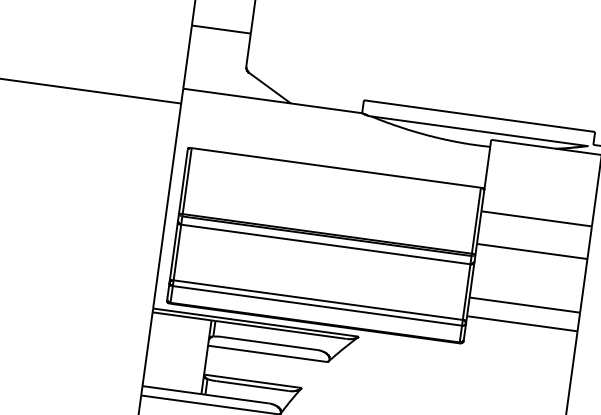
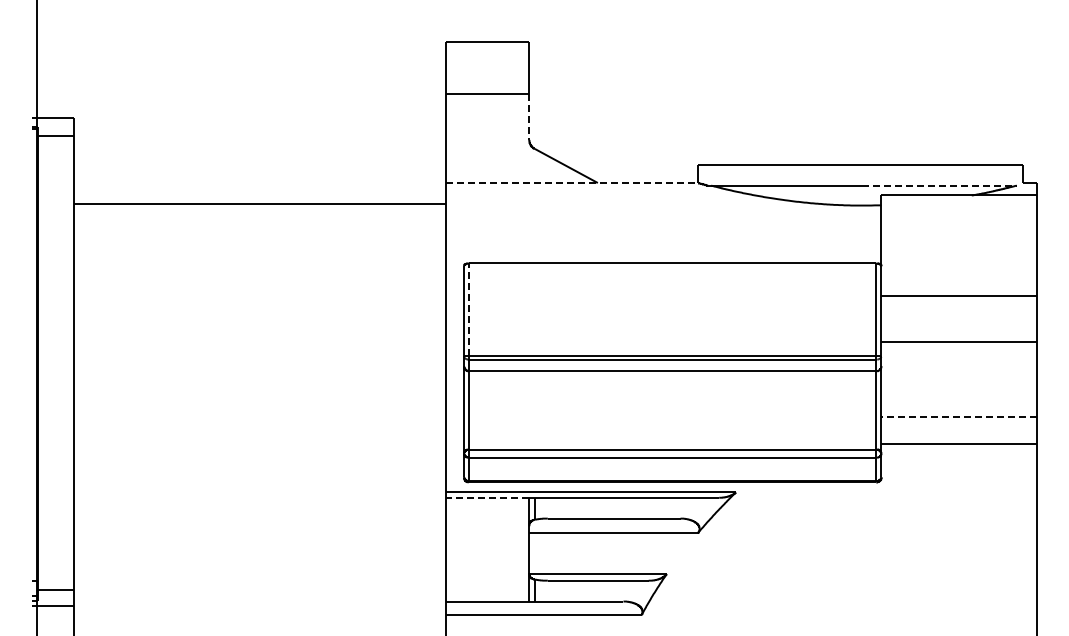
line: (248, 49) -> (529, 116), solid -> dashed
line: (272, 101) -> (572, 183), solid -> dashed
line: (534, 138) -> (940, 185), solid -> dashed
line: (187, 180) -> (469, 309), solid -> dashed
line: (525, 305) -> (959, 417), solid -> dashed
line: (181, 316) -> (487, 497), solid -> dashed

